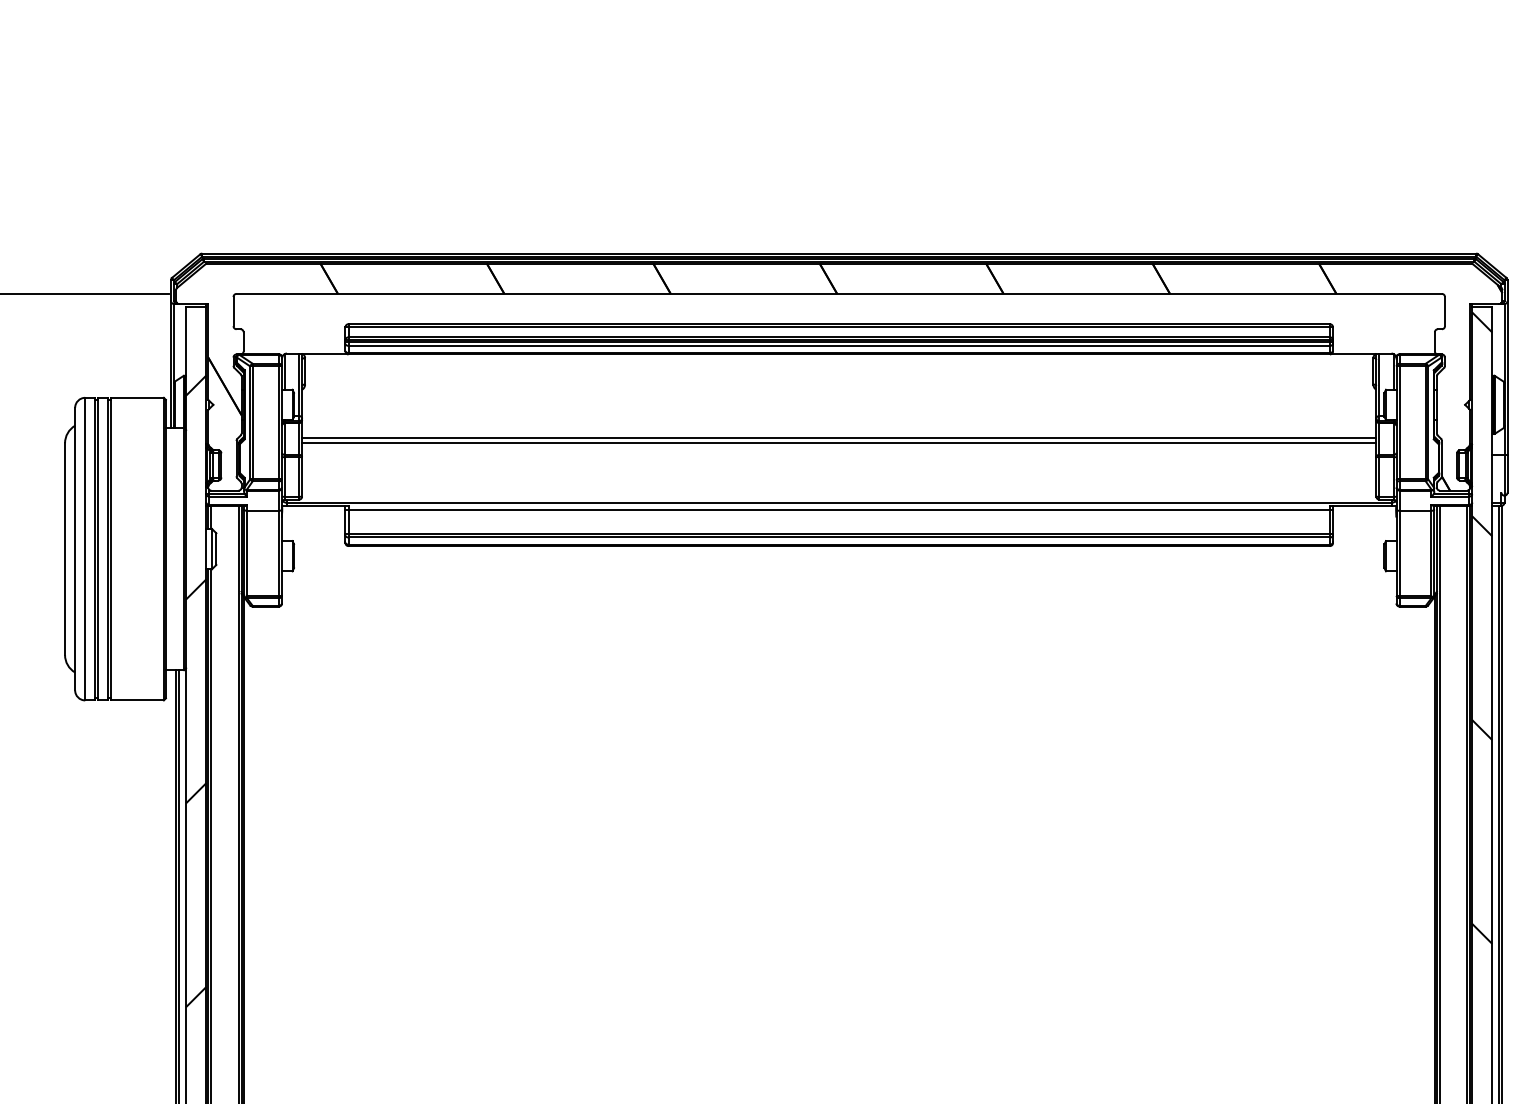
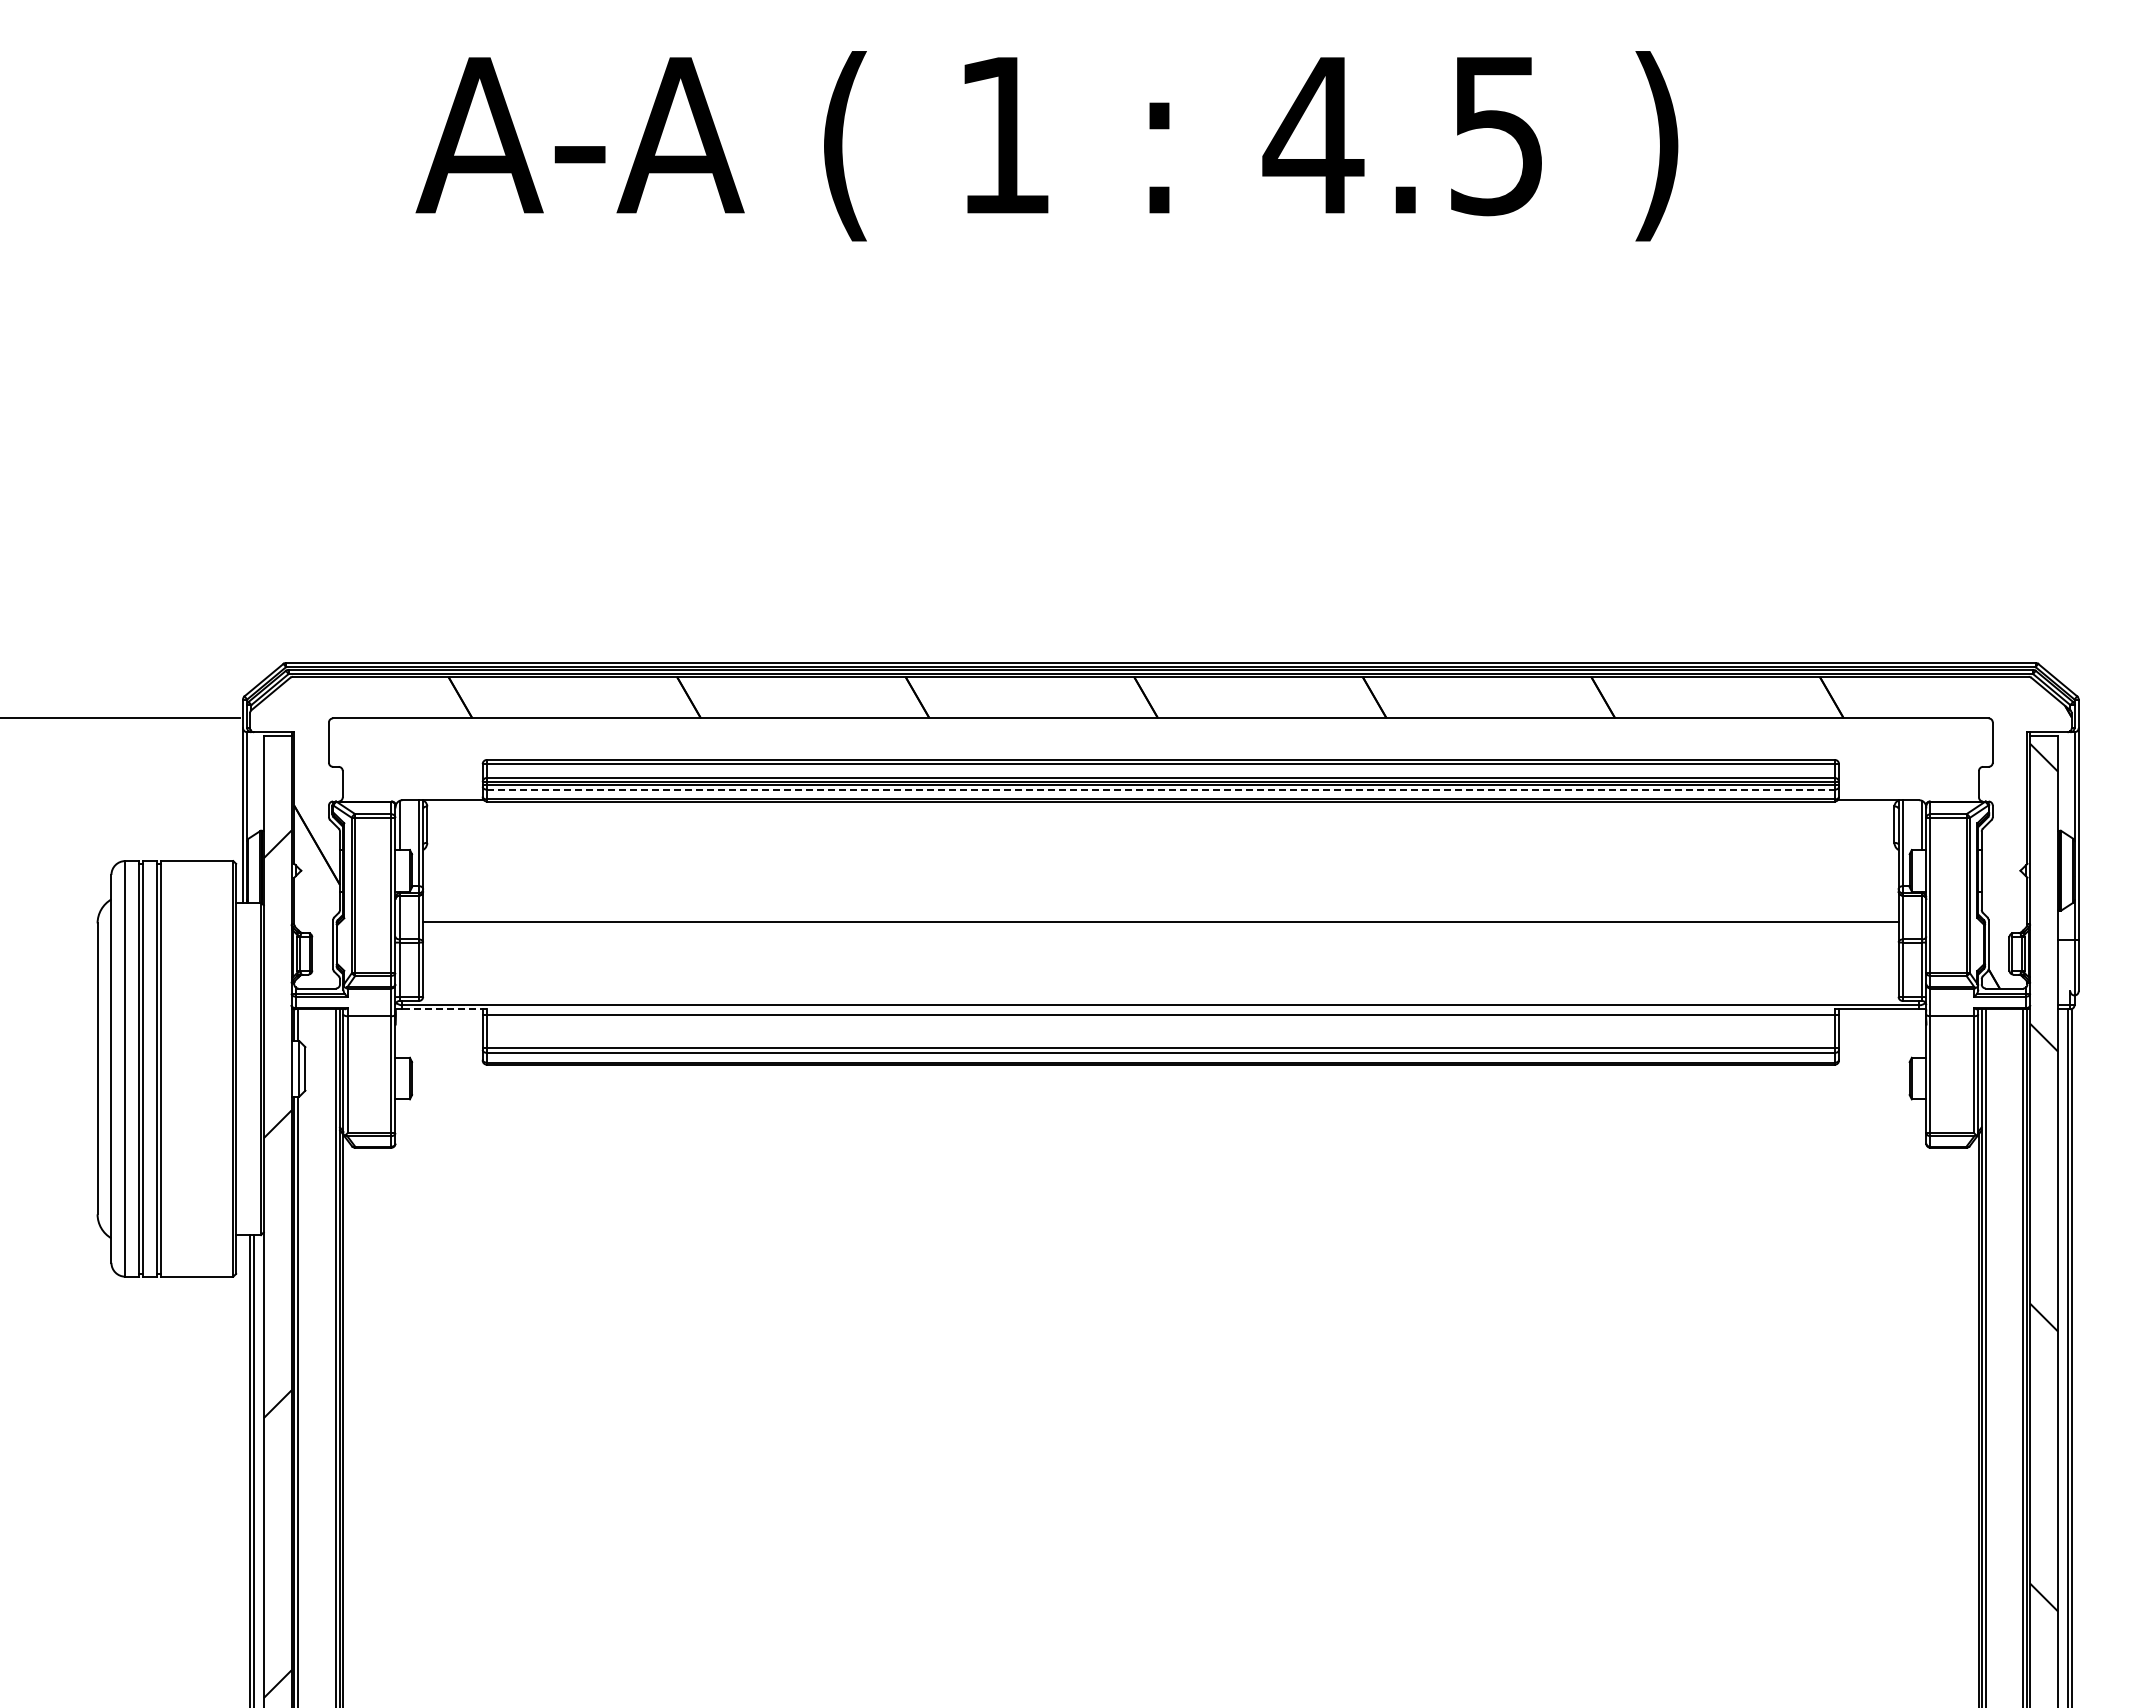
line: (838, 345) -> (1160, 789), solid -> dashed
line: (838, 438) -> (1160, 916), removed
line: (317, 505) -> (444, 1009), solid -> dashed

